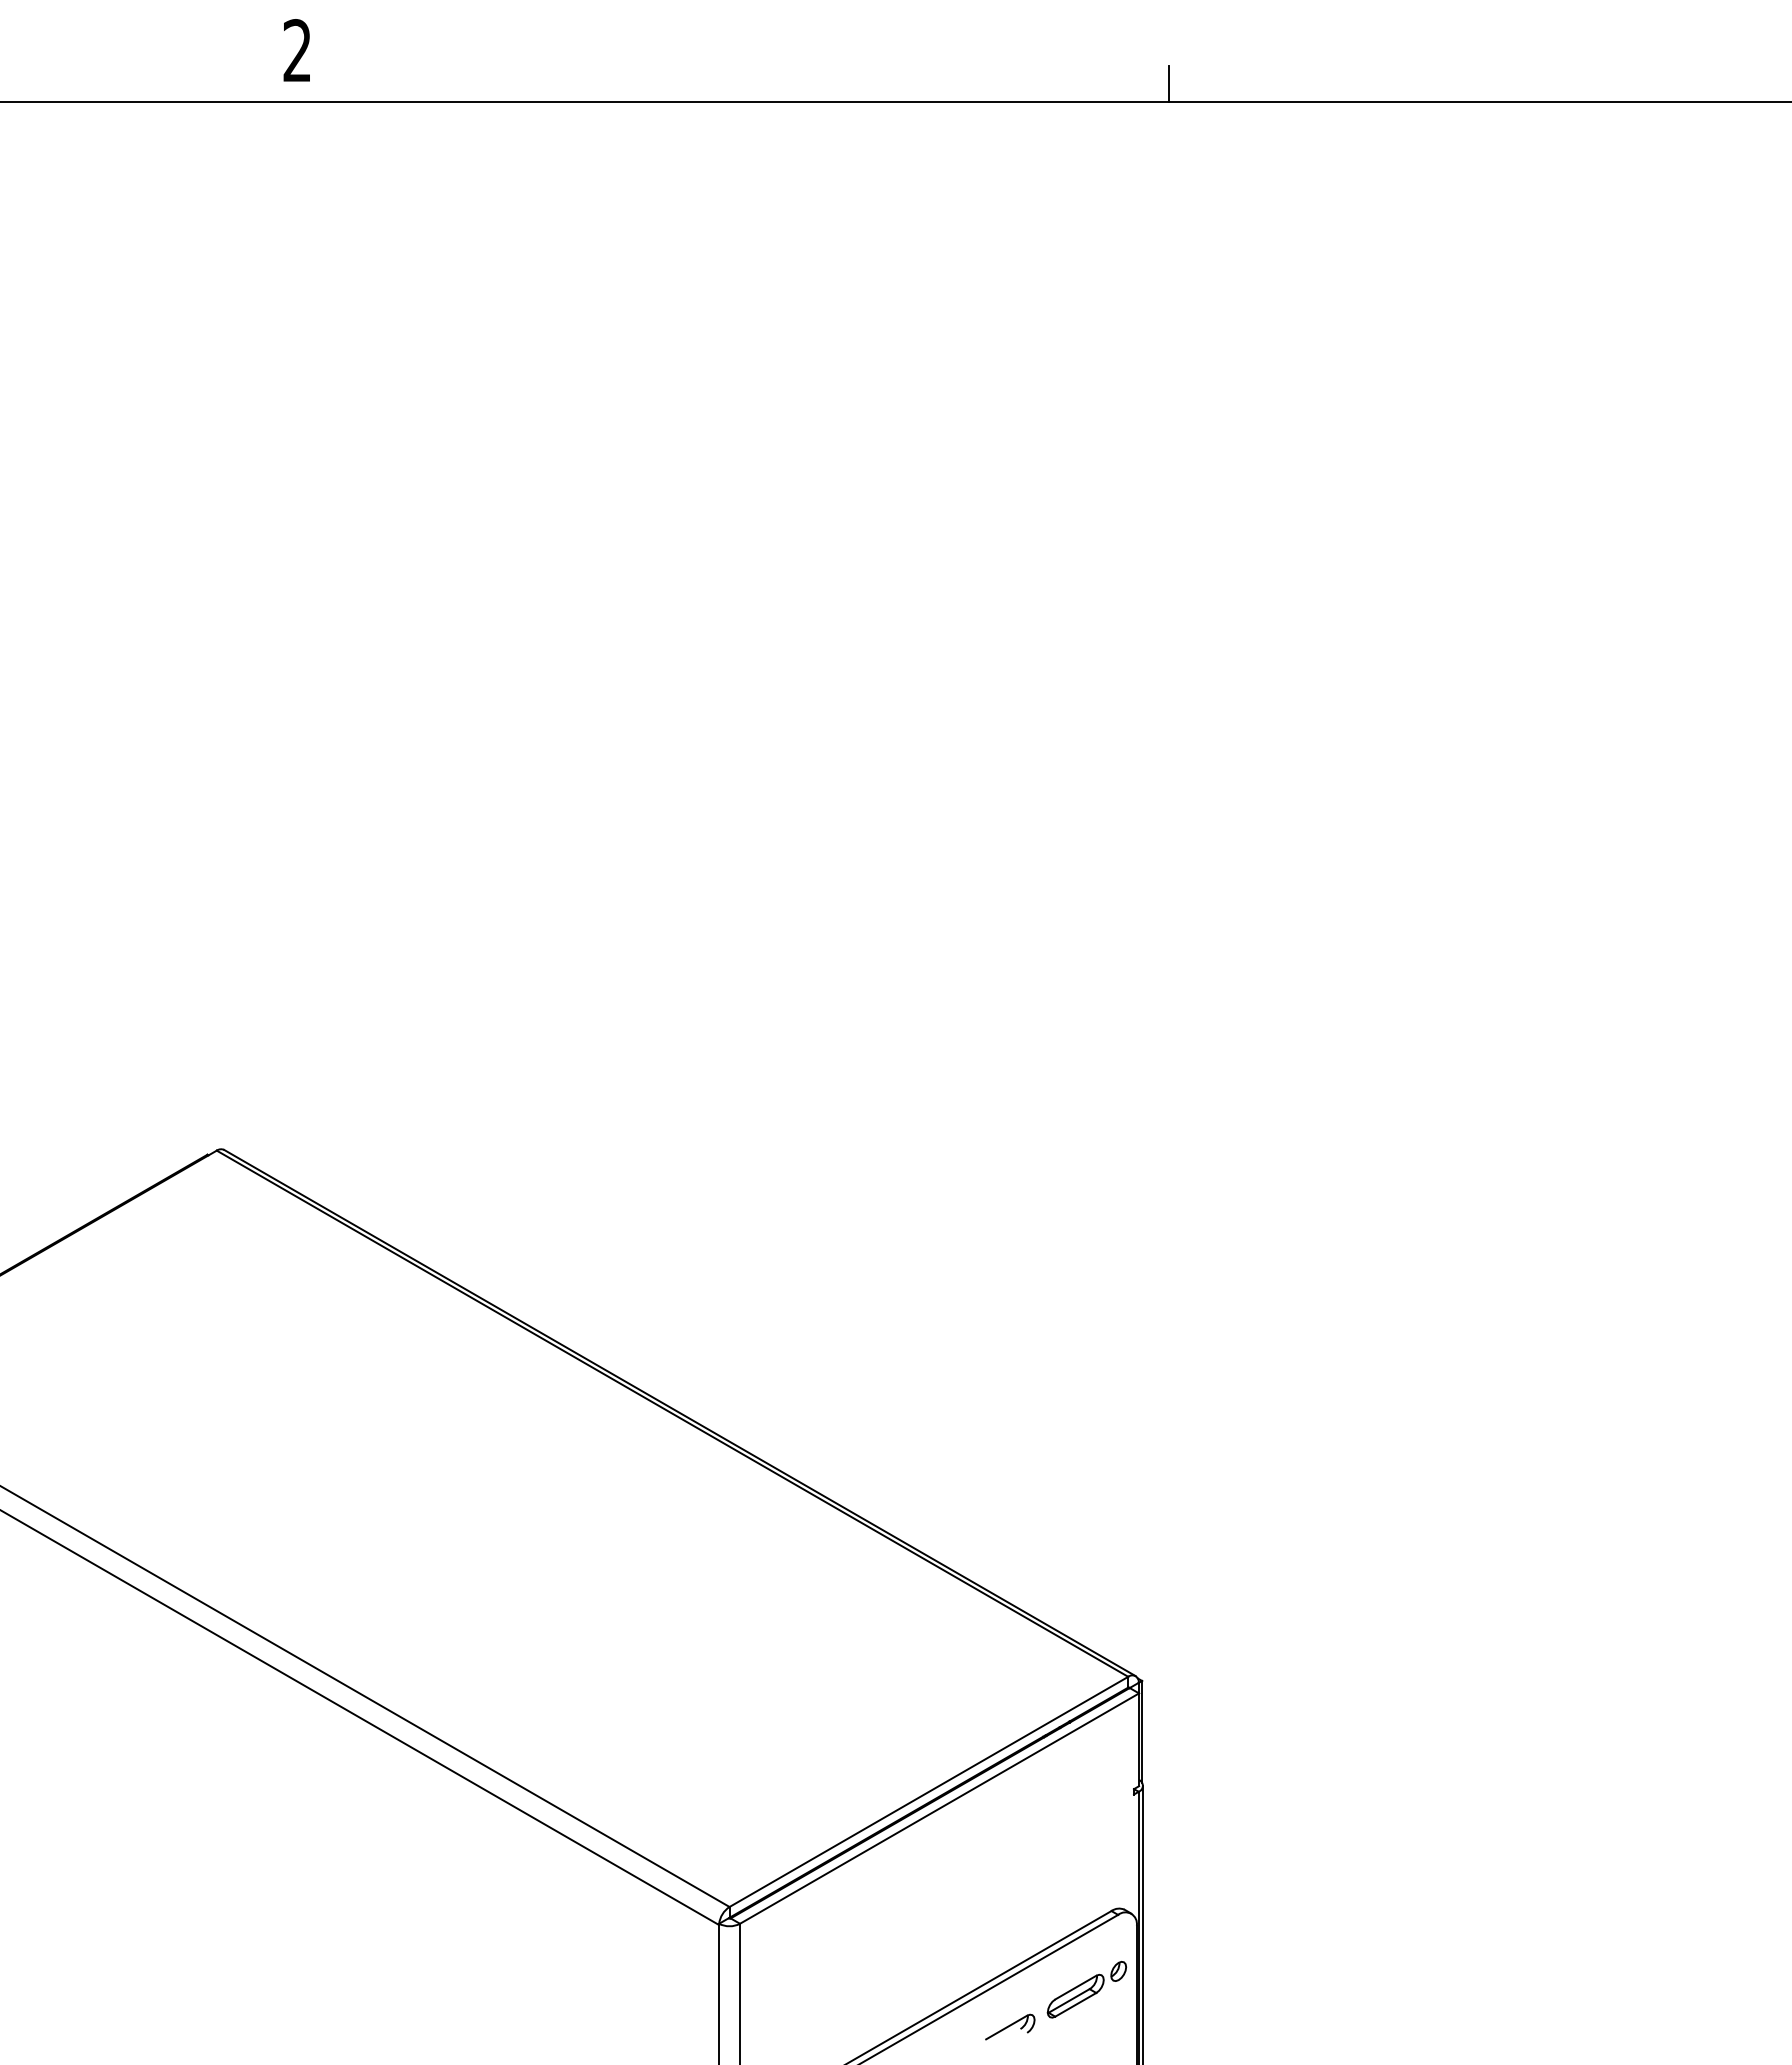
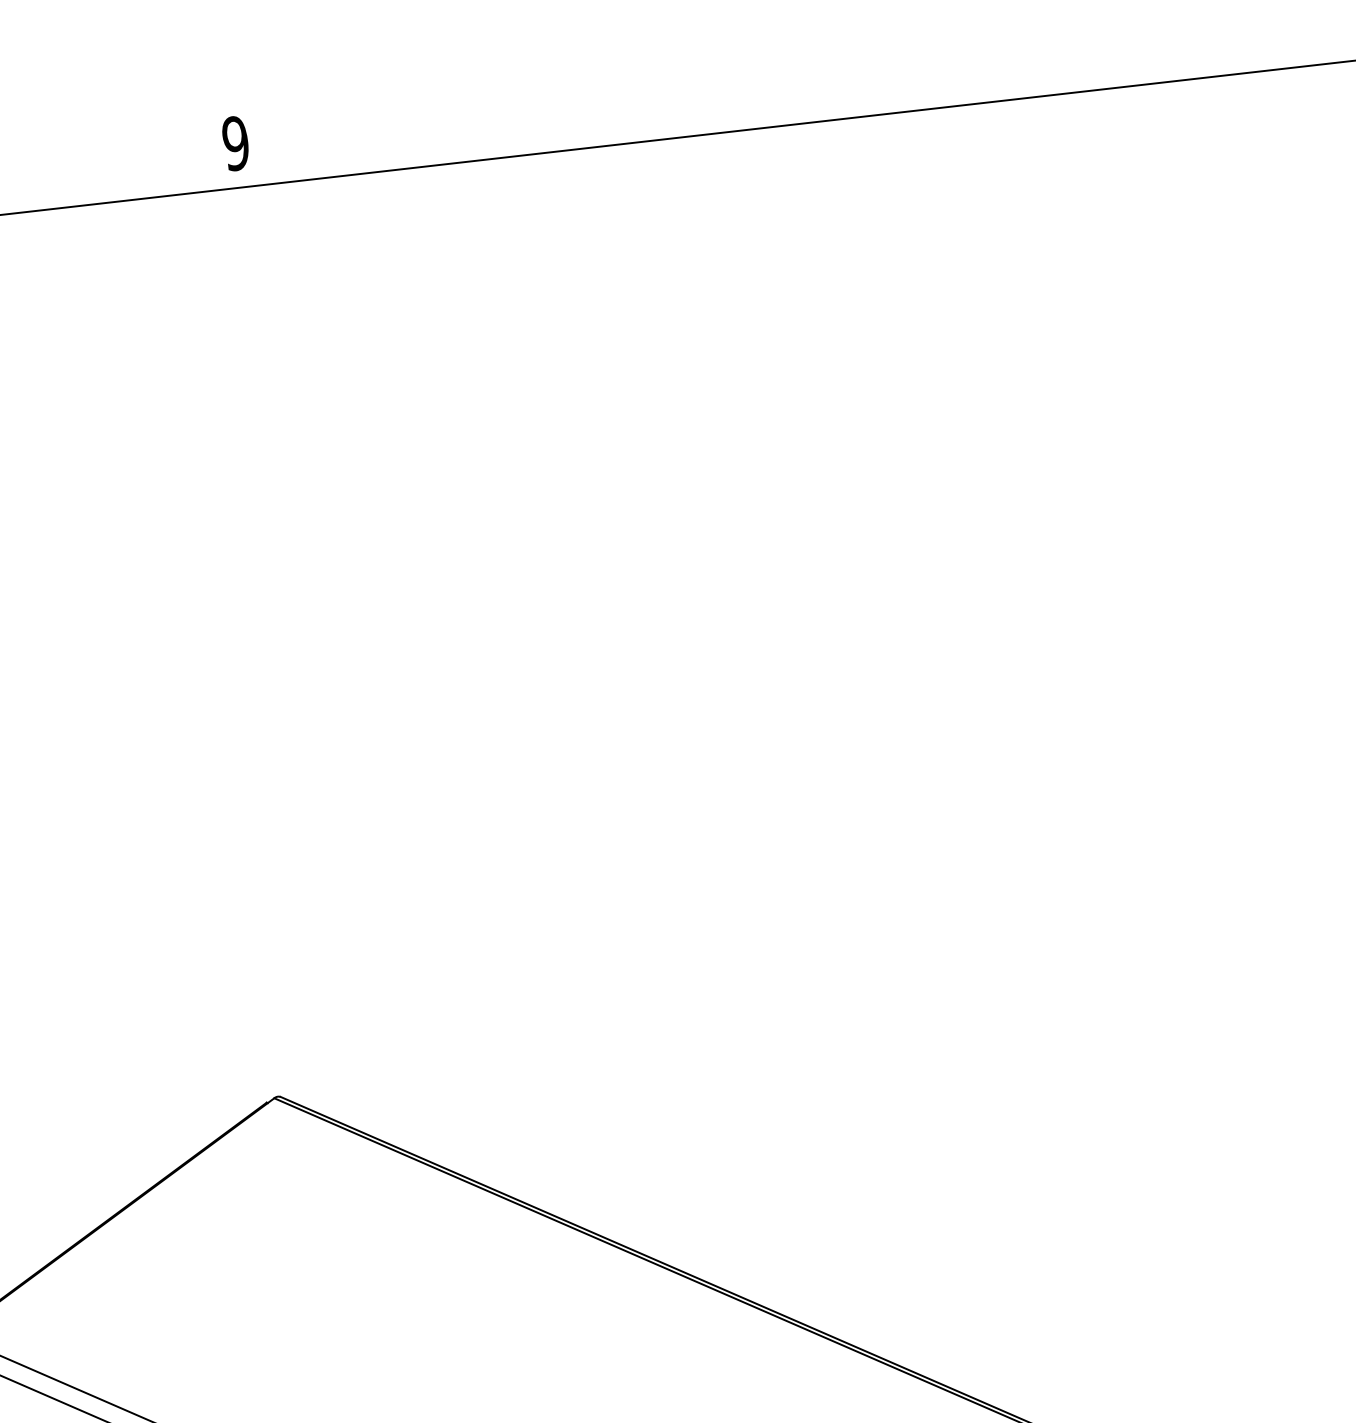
text: (297, 50) -> (235, 143), 2 -> 9
line: (1169, 83) -> (989, 86), removed

